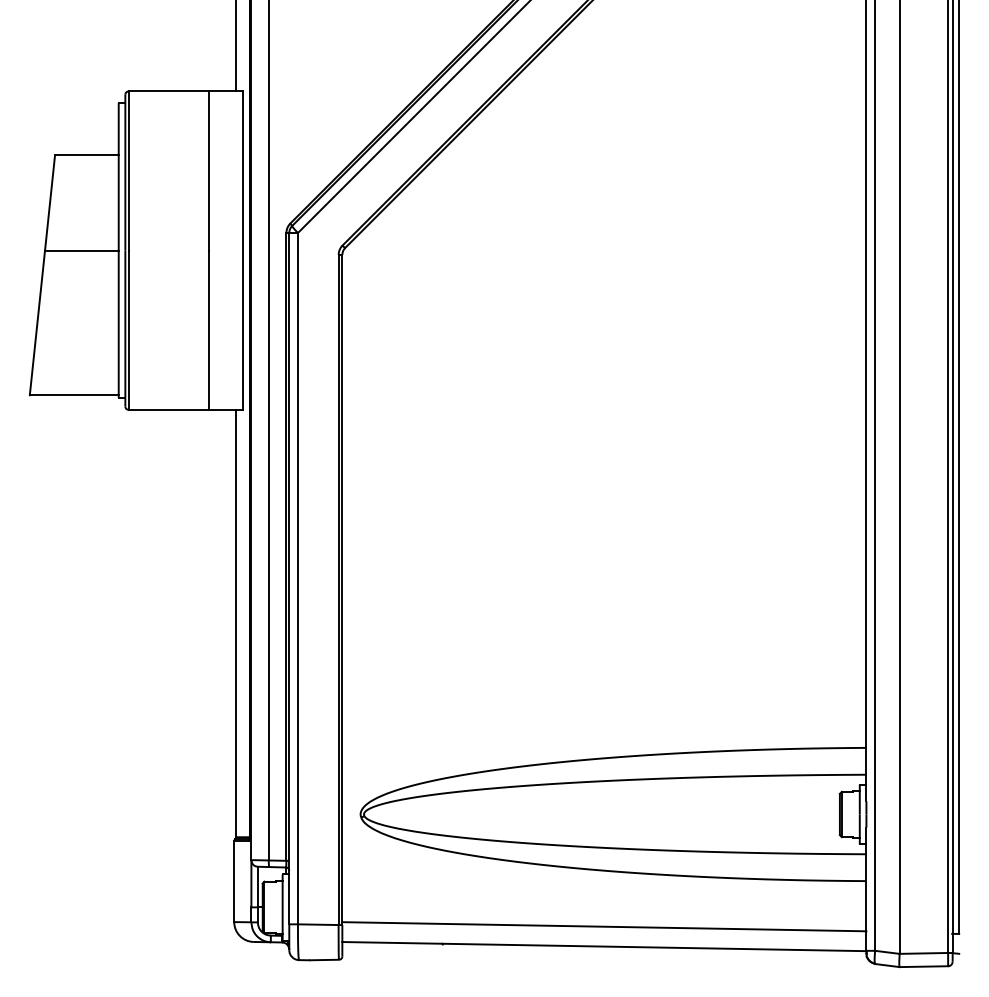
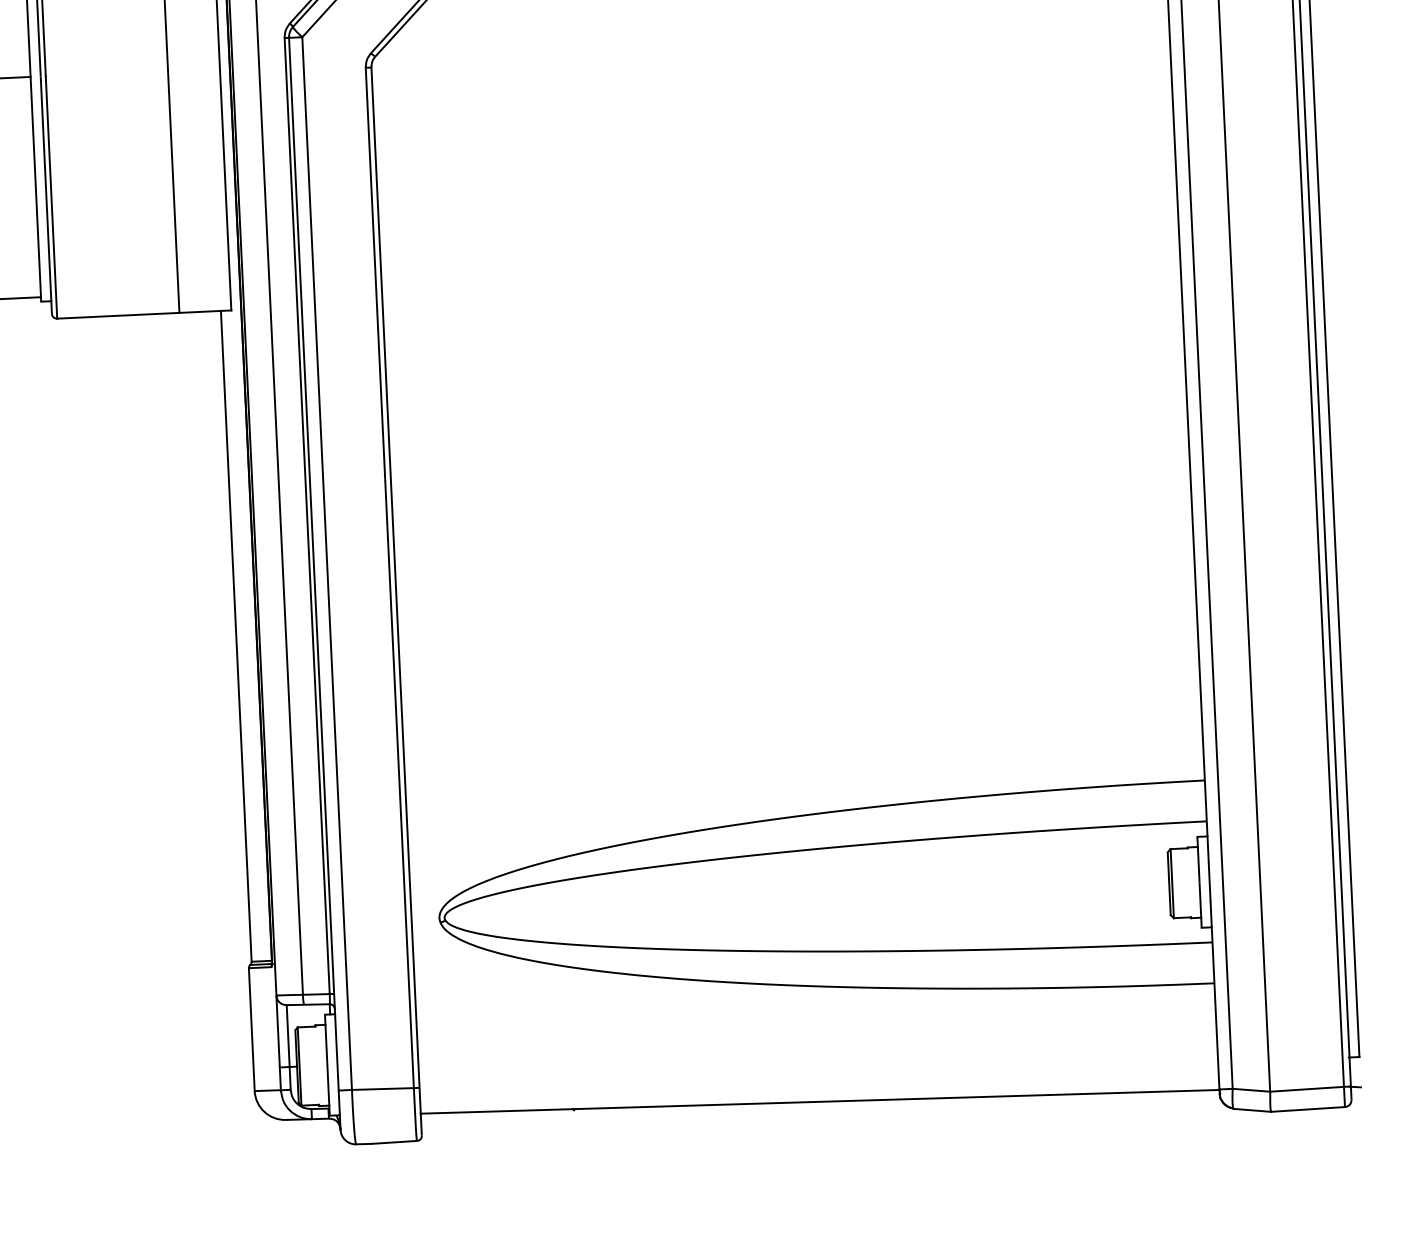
line: (604, 926) -> (818, 1071), removed

